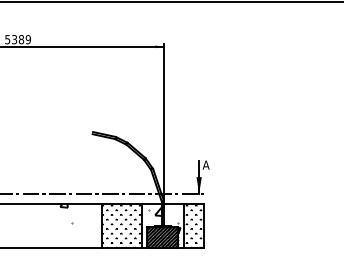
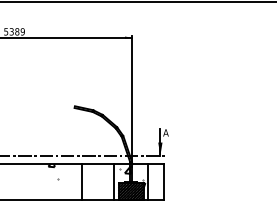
hatch: (121, 225) -> (97, 181), removed
hatch: (193, 225) -> (155, 181), removed

